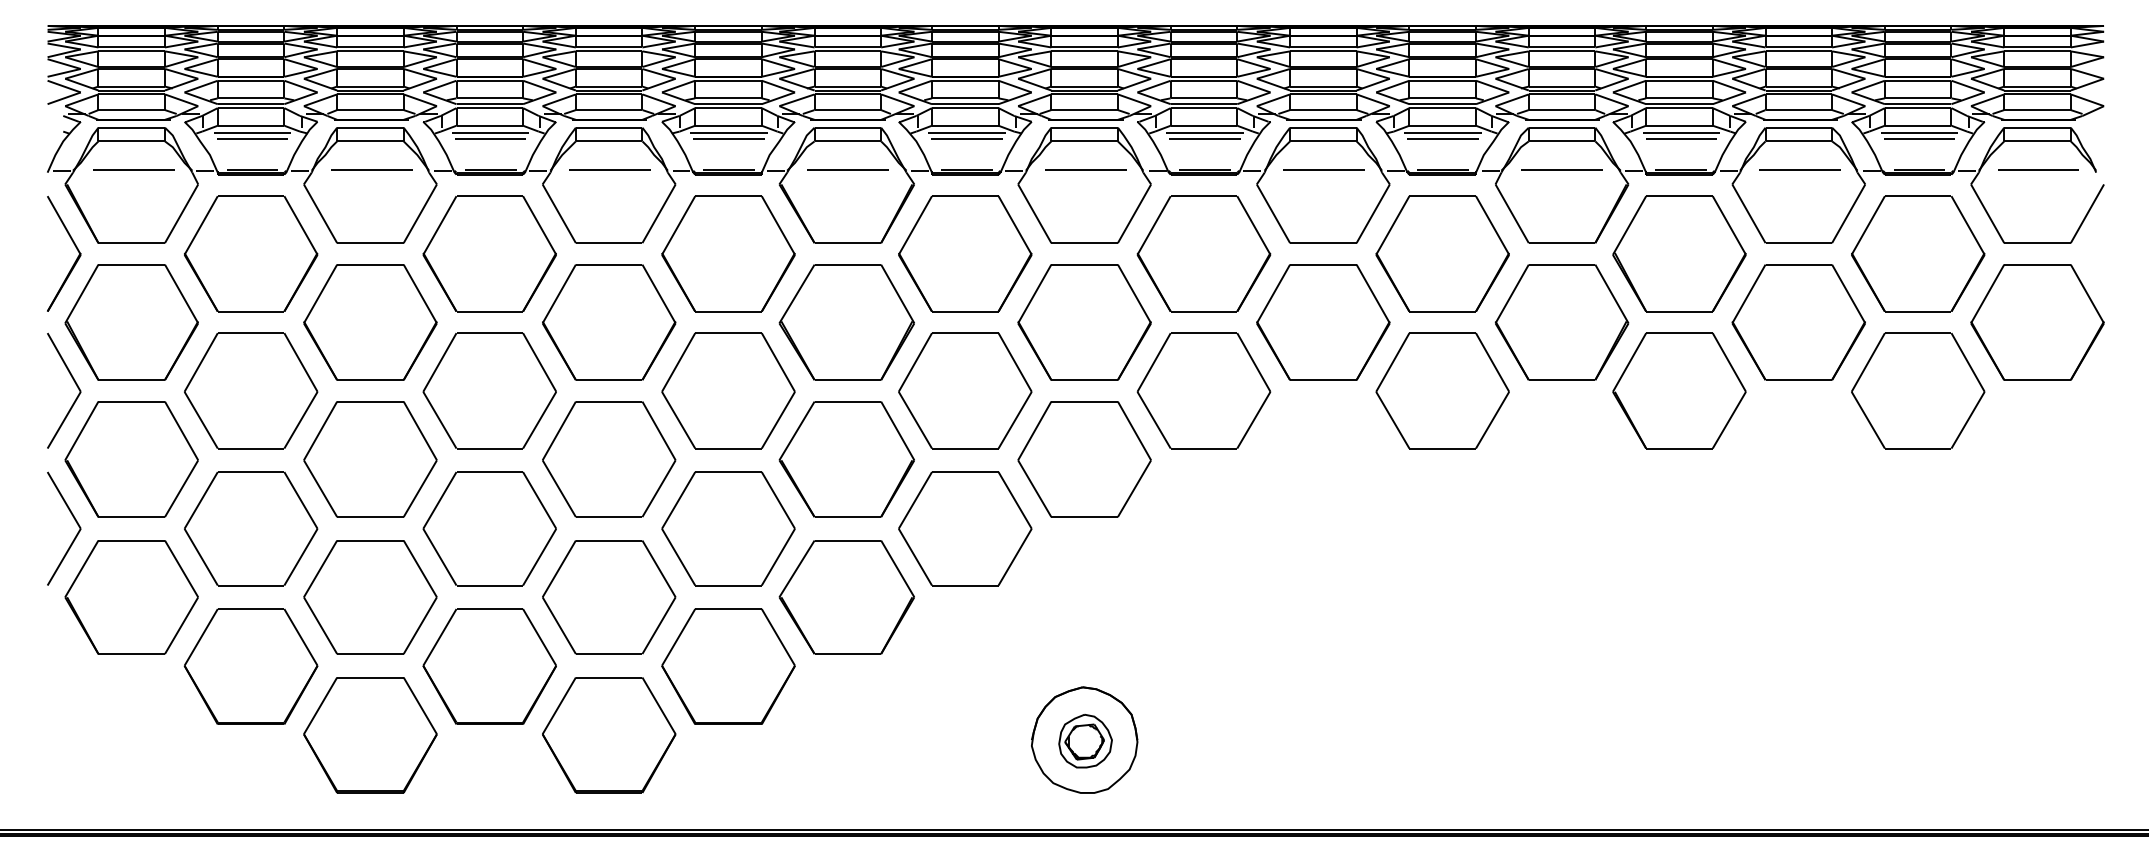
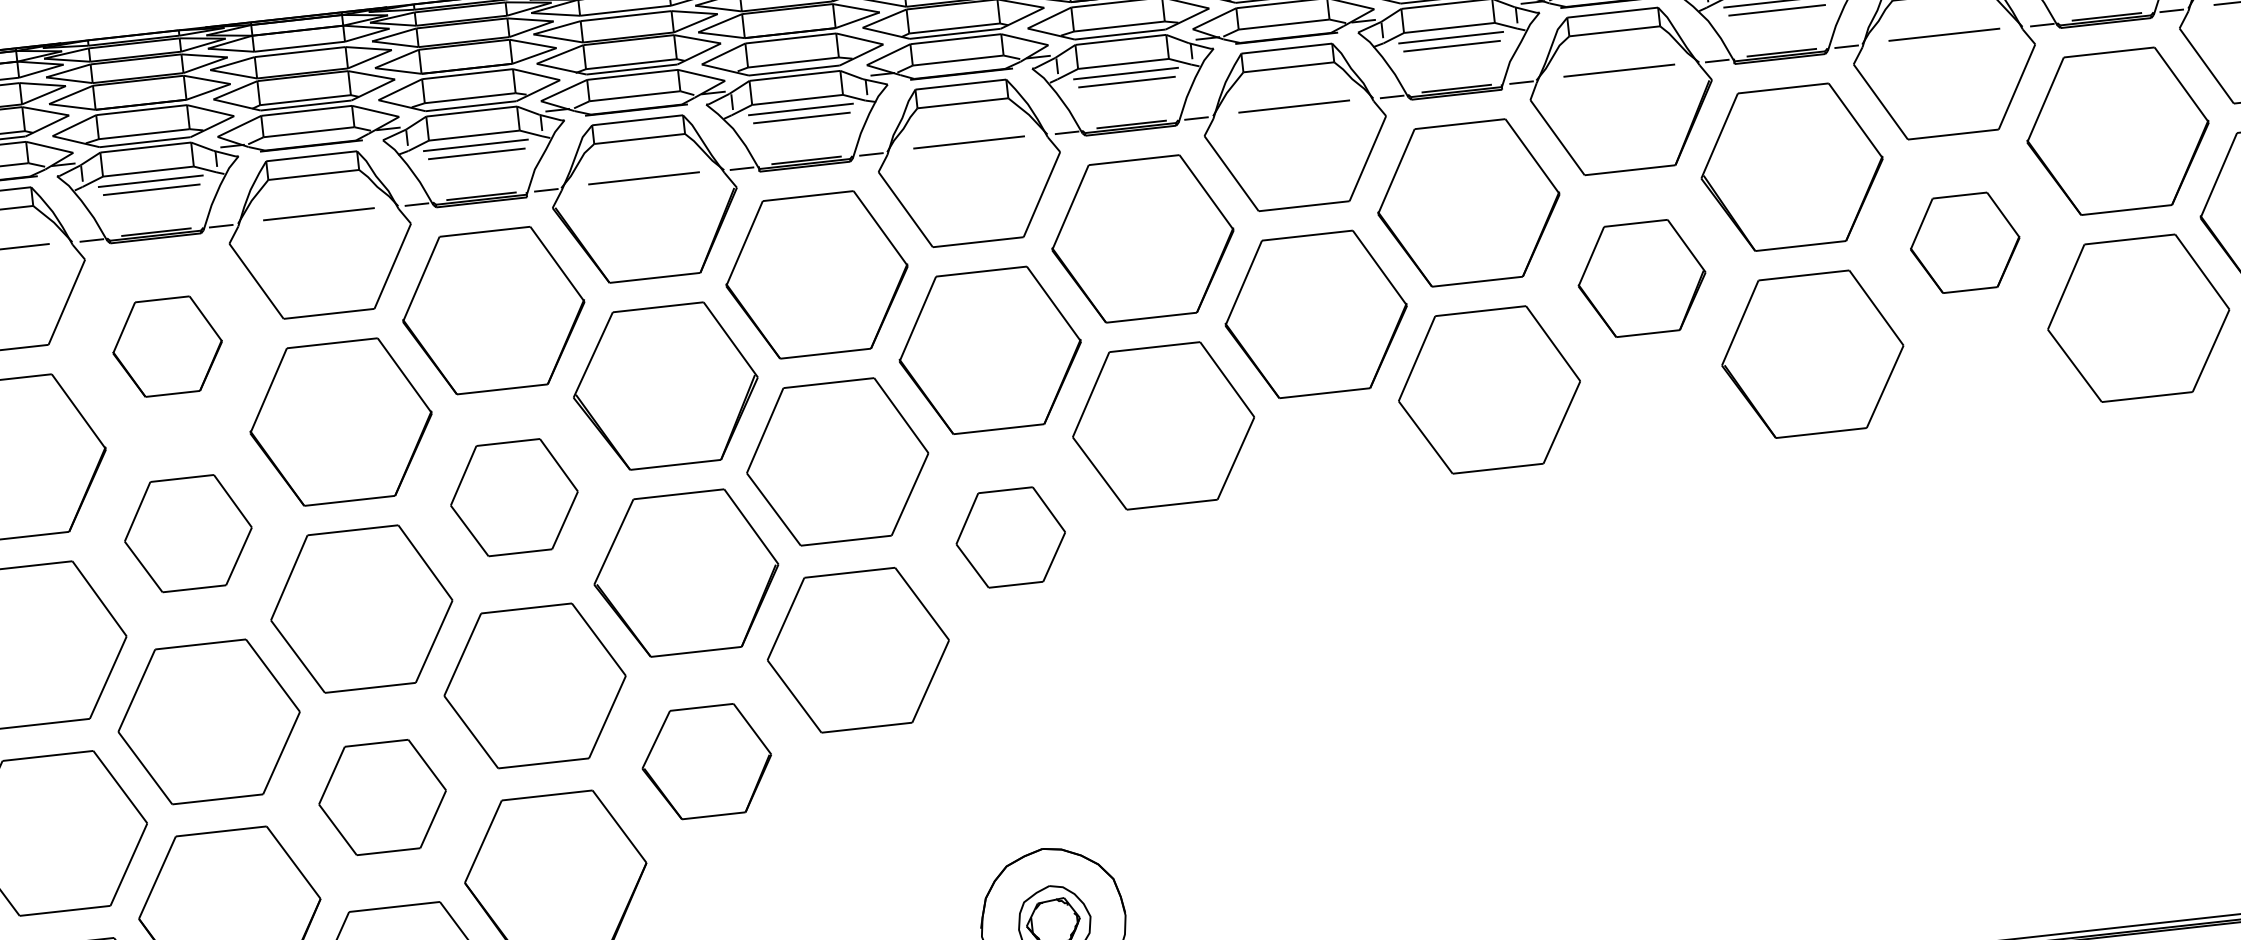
part: (489, 253) -> (167, 346), size x0.6
part: (1561, 322) -> (1641, 278), size x0.7
part: (1798, 322) -> (1964, 242), size x0.6
part: (489, 390) -> (187, 533), size x0.7
part: (728, 390) -> (514, 497), size x0.7
part: (1084, 459) -> (1010, 537), size x0.6
part: (609, 597) -> (382, 797), size x0.7
part: (846, 597) -> (706, 761), size x0.7

